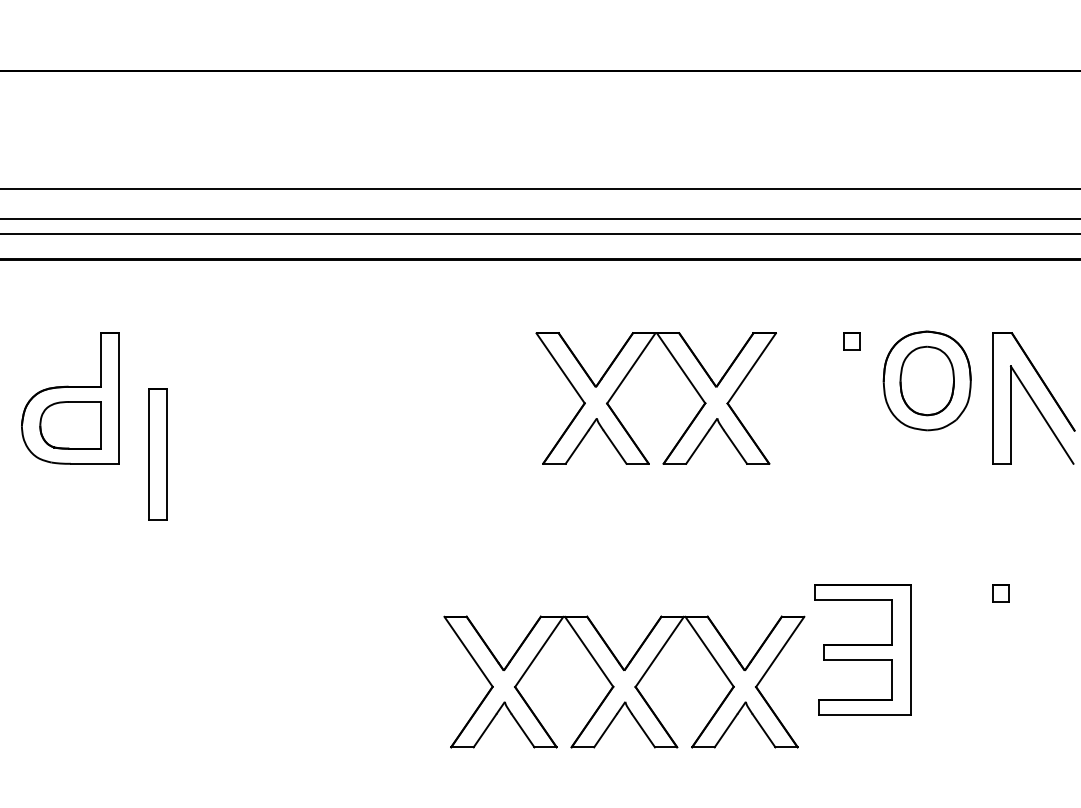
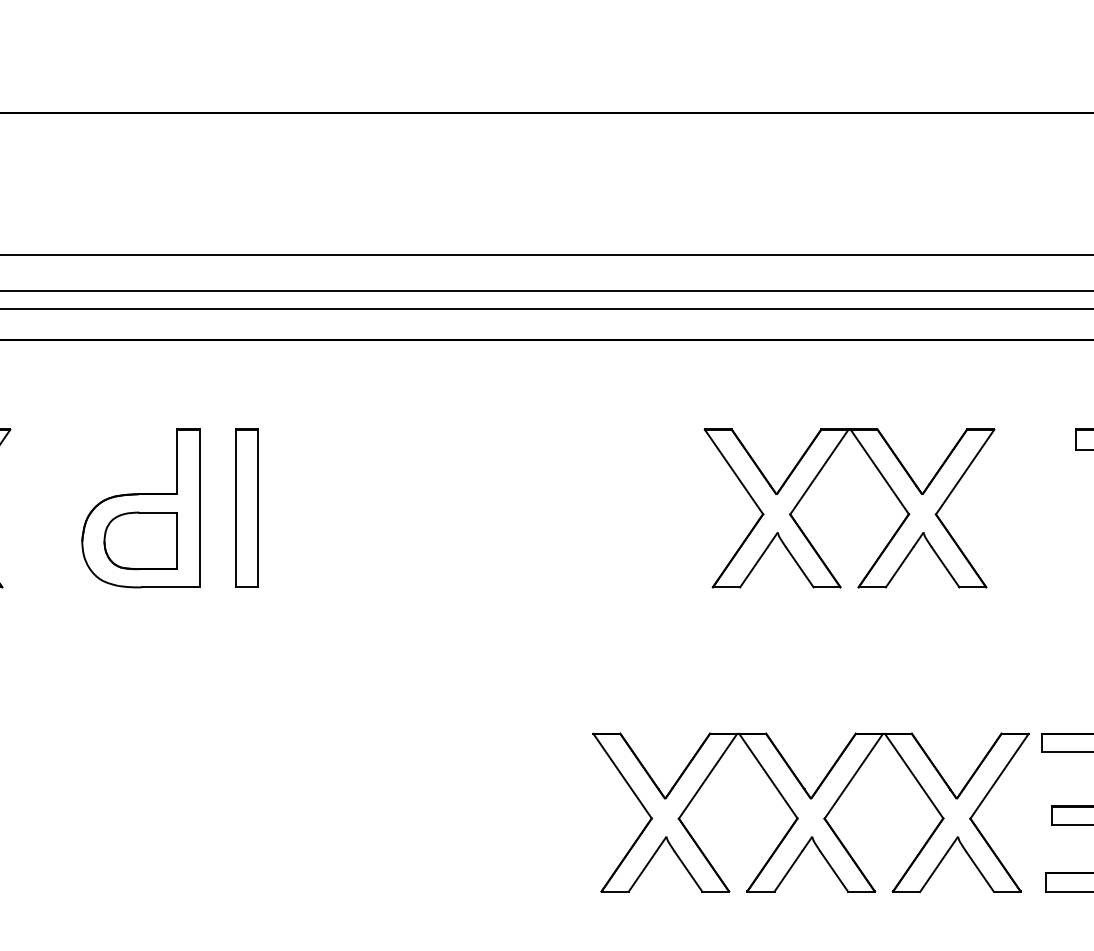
part: (157, 454) -> (246, 508), moved
part: (624, 681) -> (811, 812), moved

